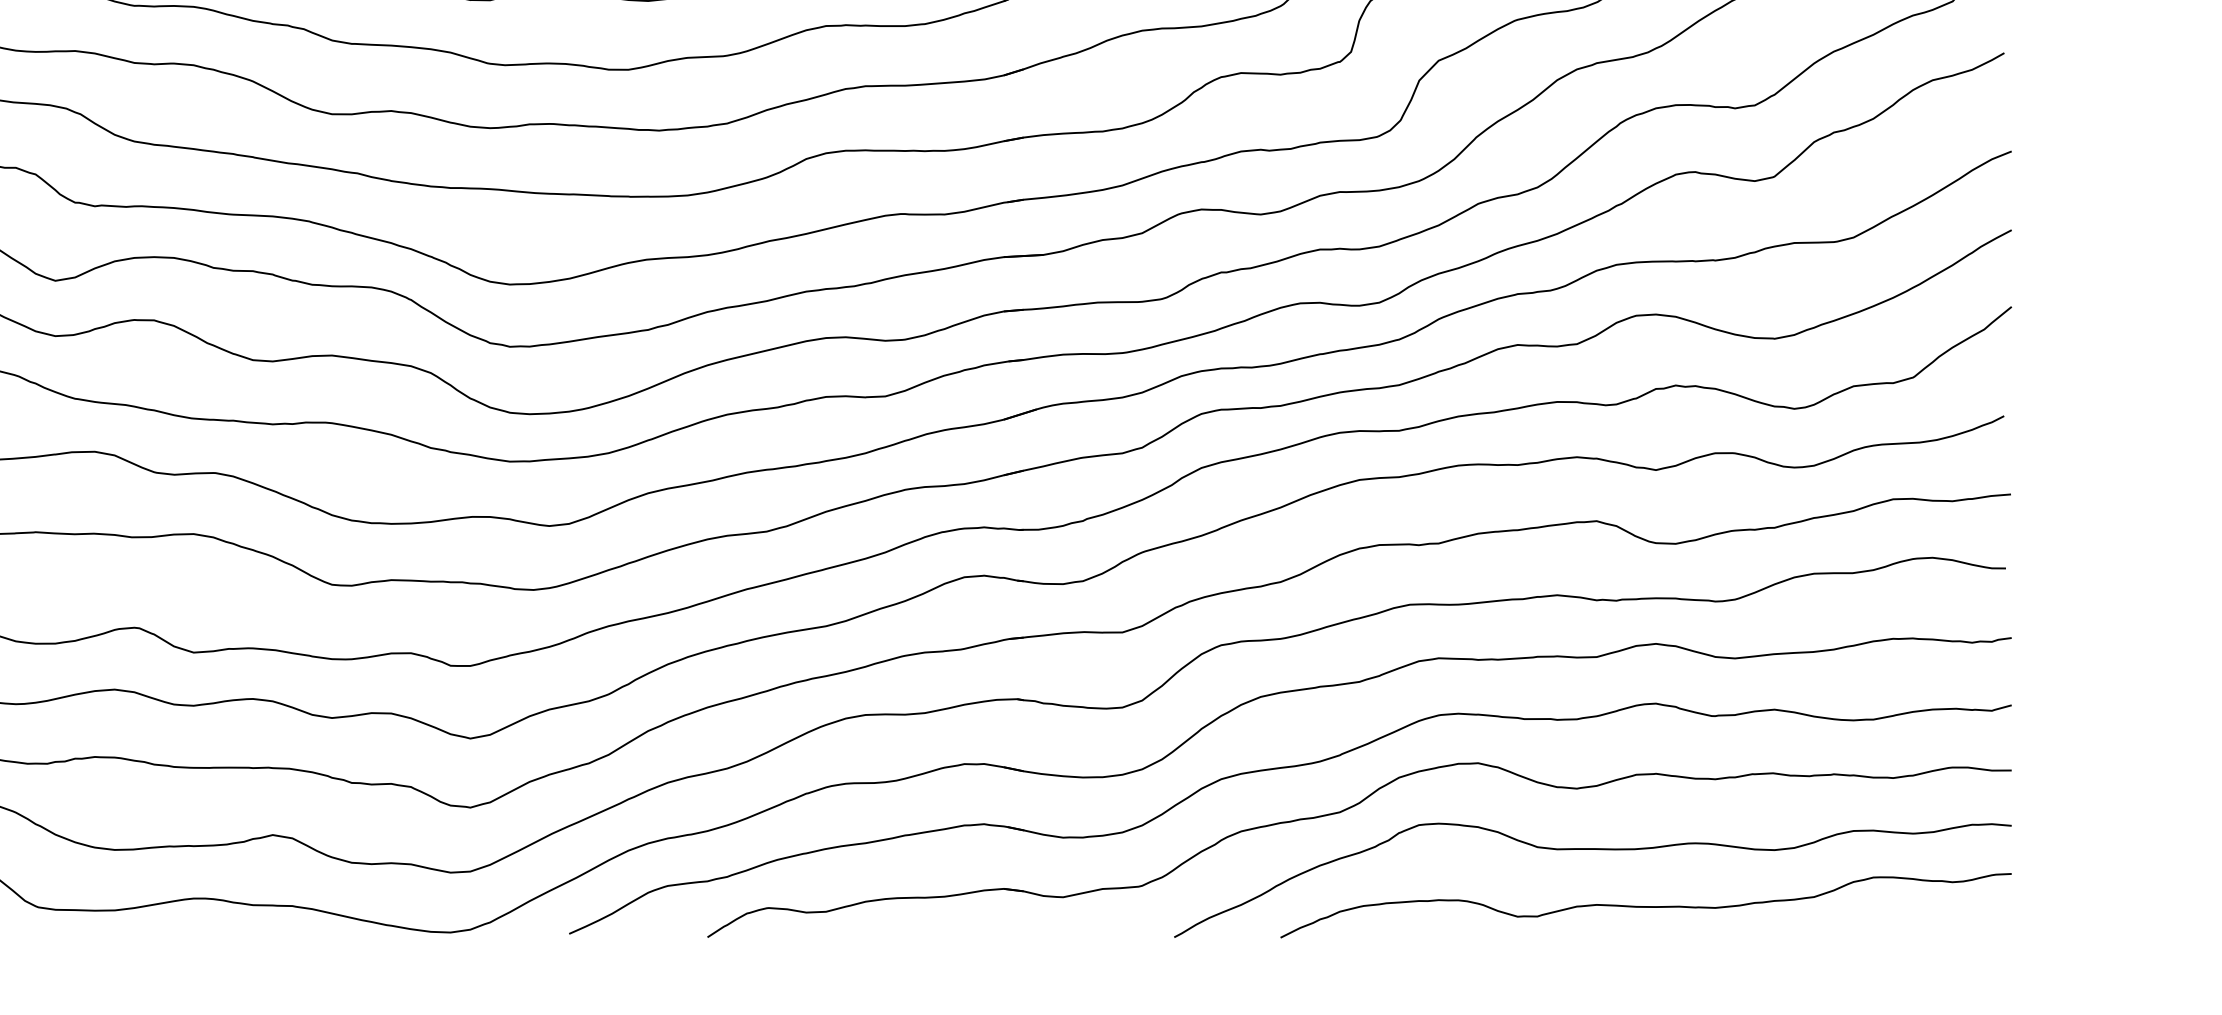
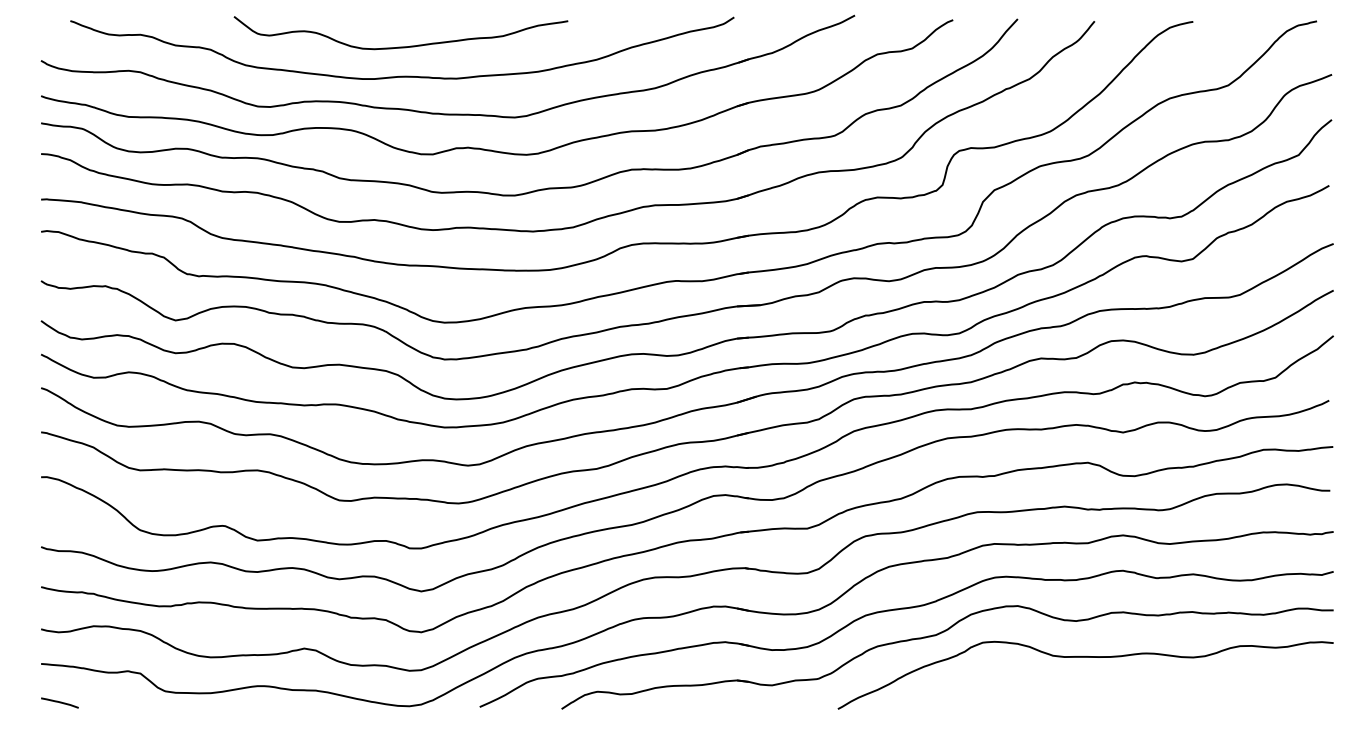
curve: (1644, 905) -> (1116, 690), removed

